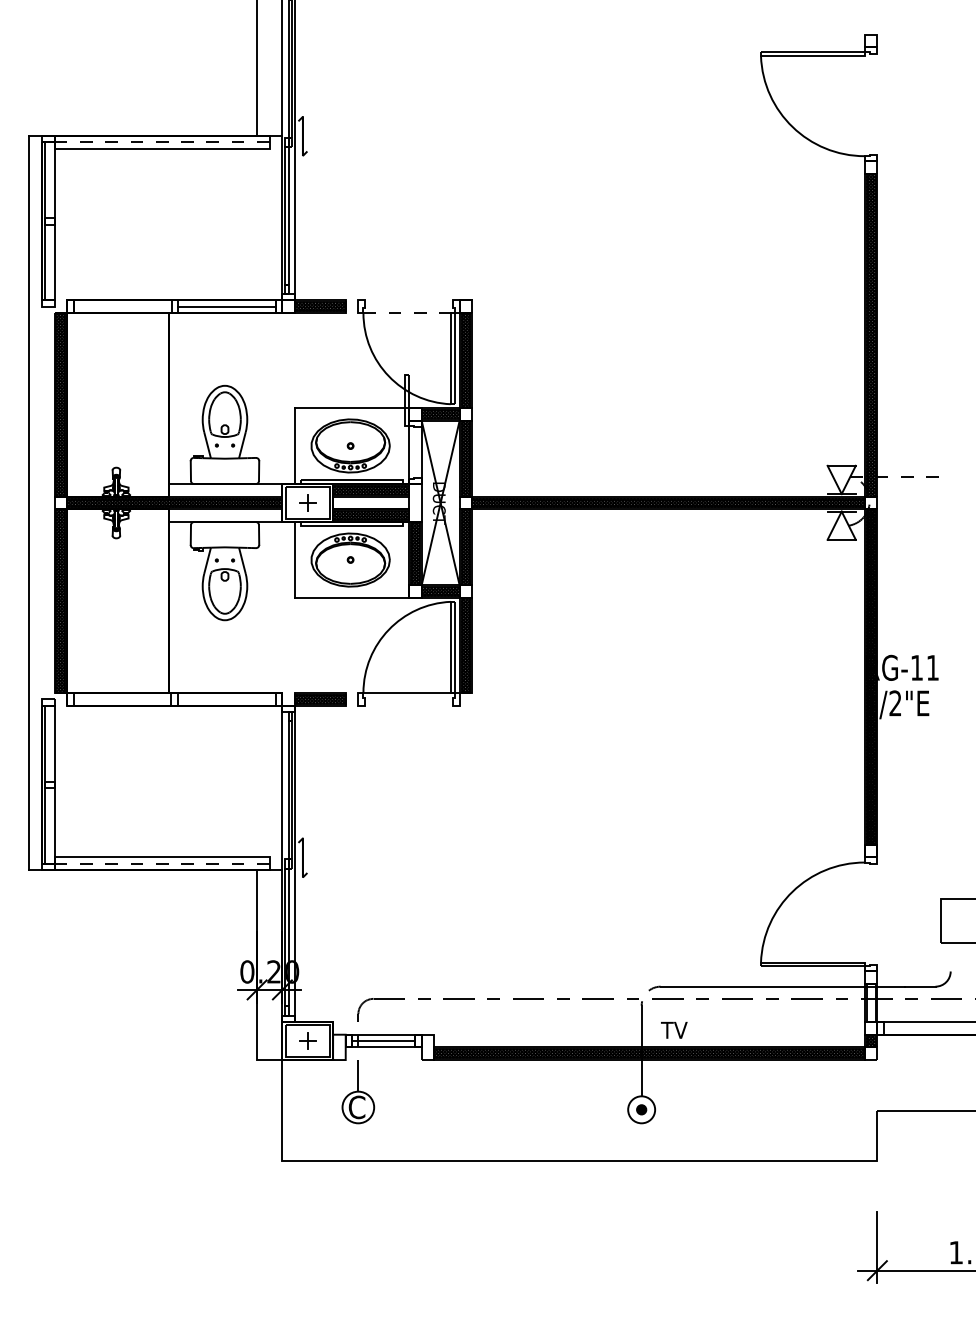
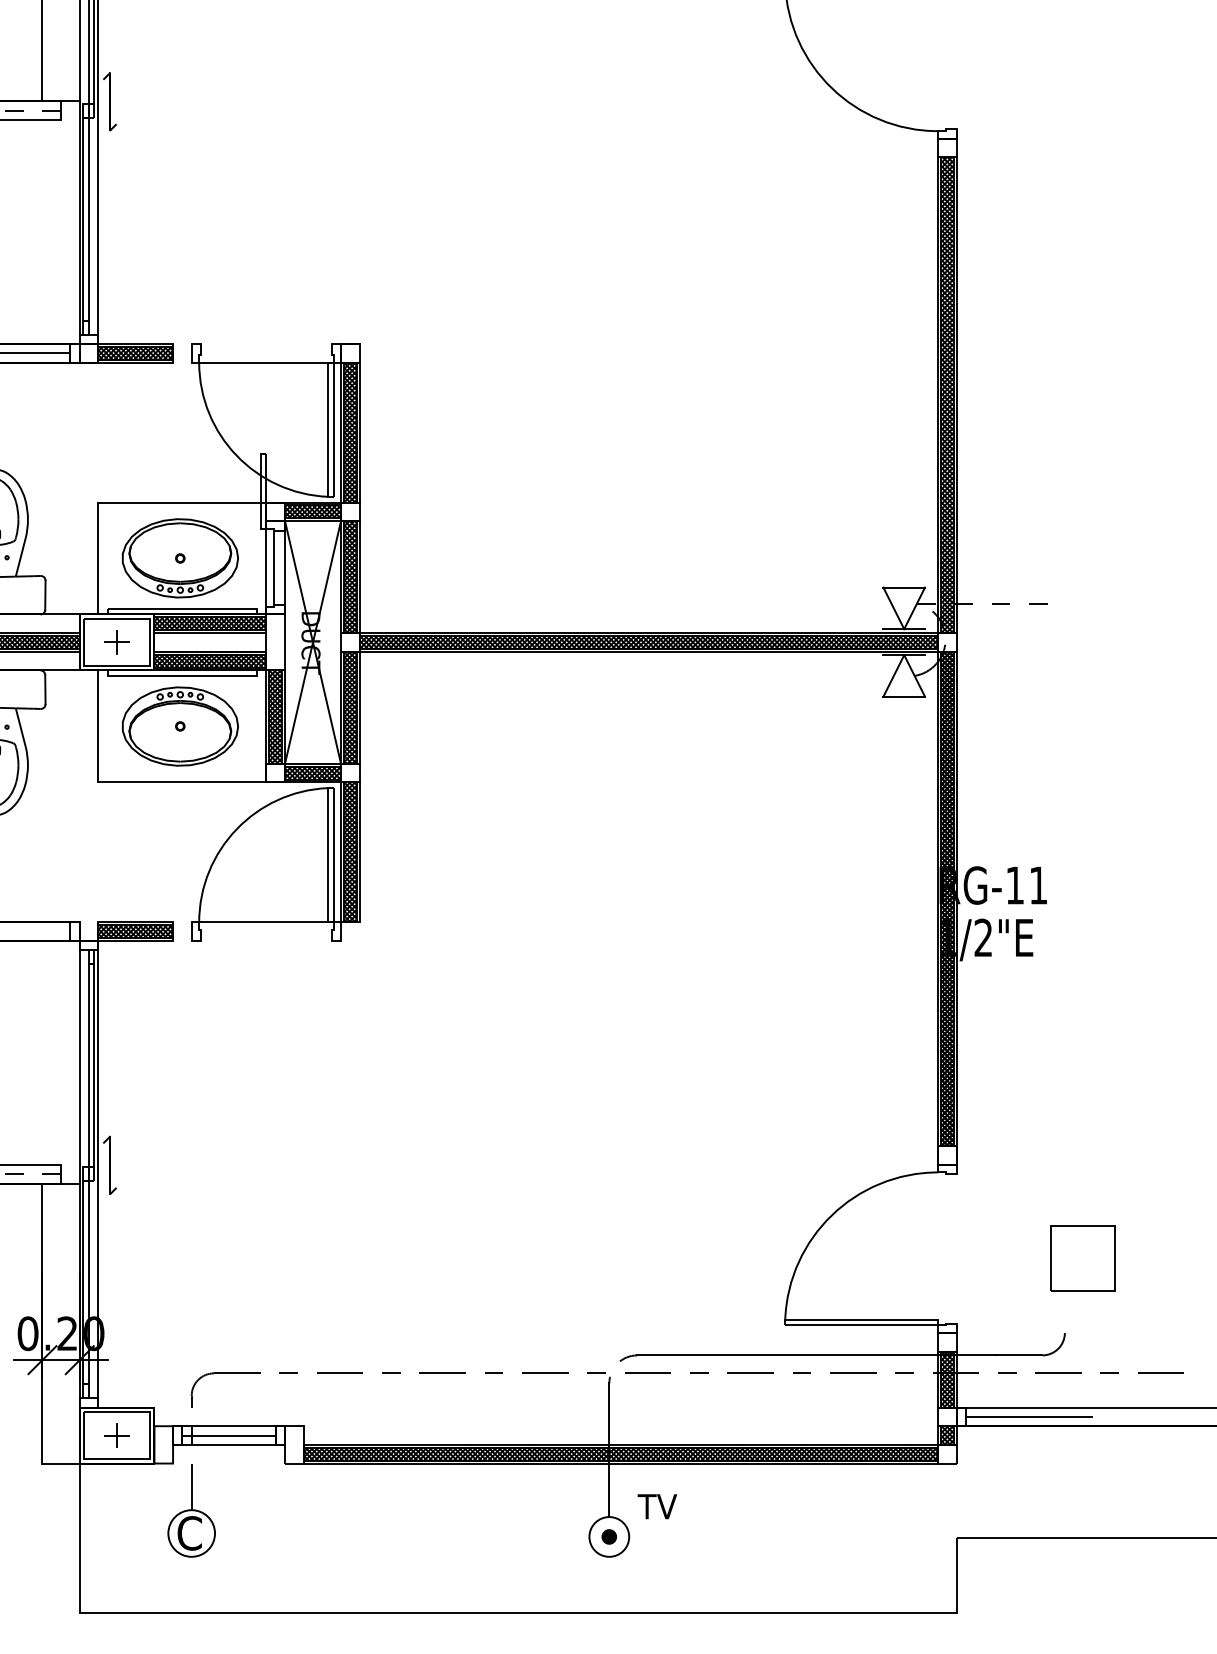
line: (409, 313) -> (267, 363), dashed -> solid
line: (414, 451) -> (274, 566), added
hatch: (870, 1003) -> (946, 1380), added
line: (926, 1028) -> (1029, 1417), added
text: (674, 1030) -> (657, 1506), moved

